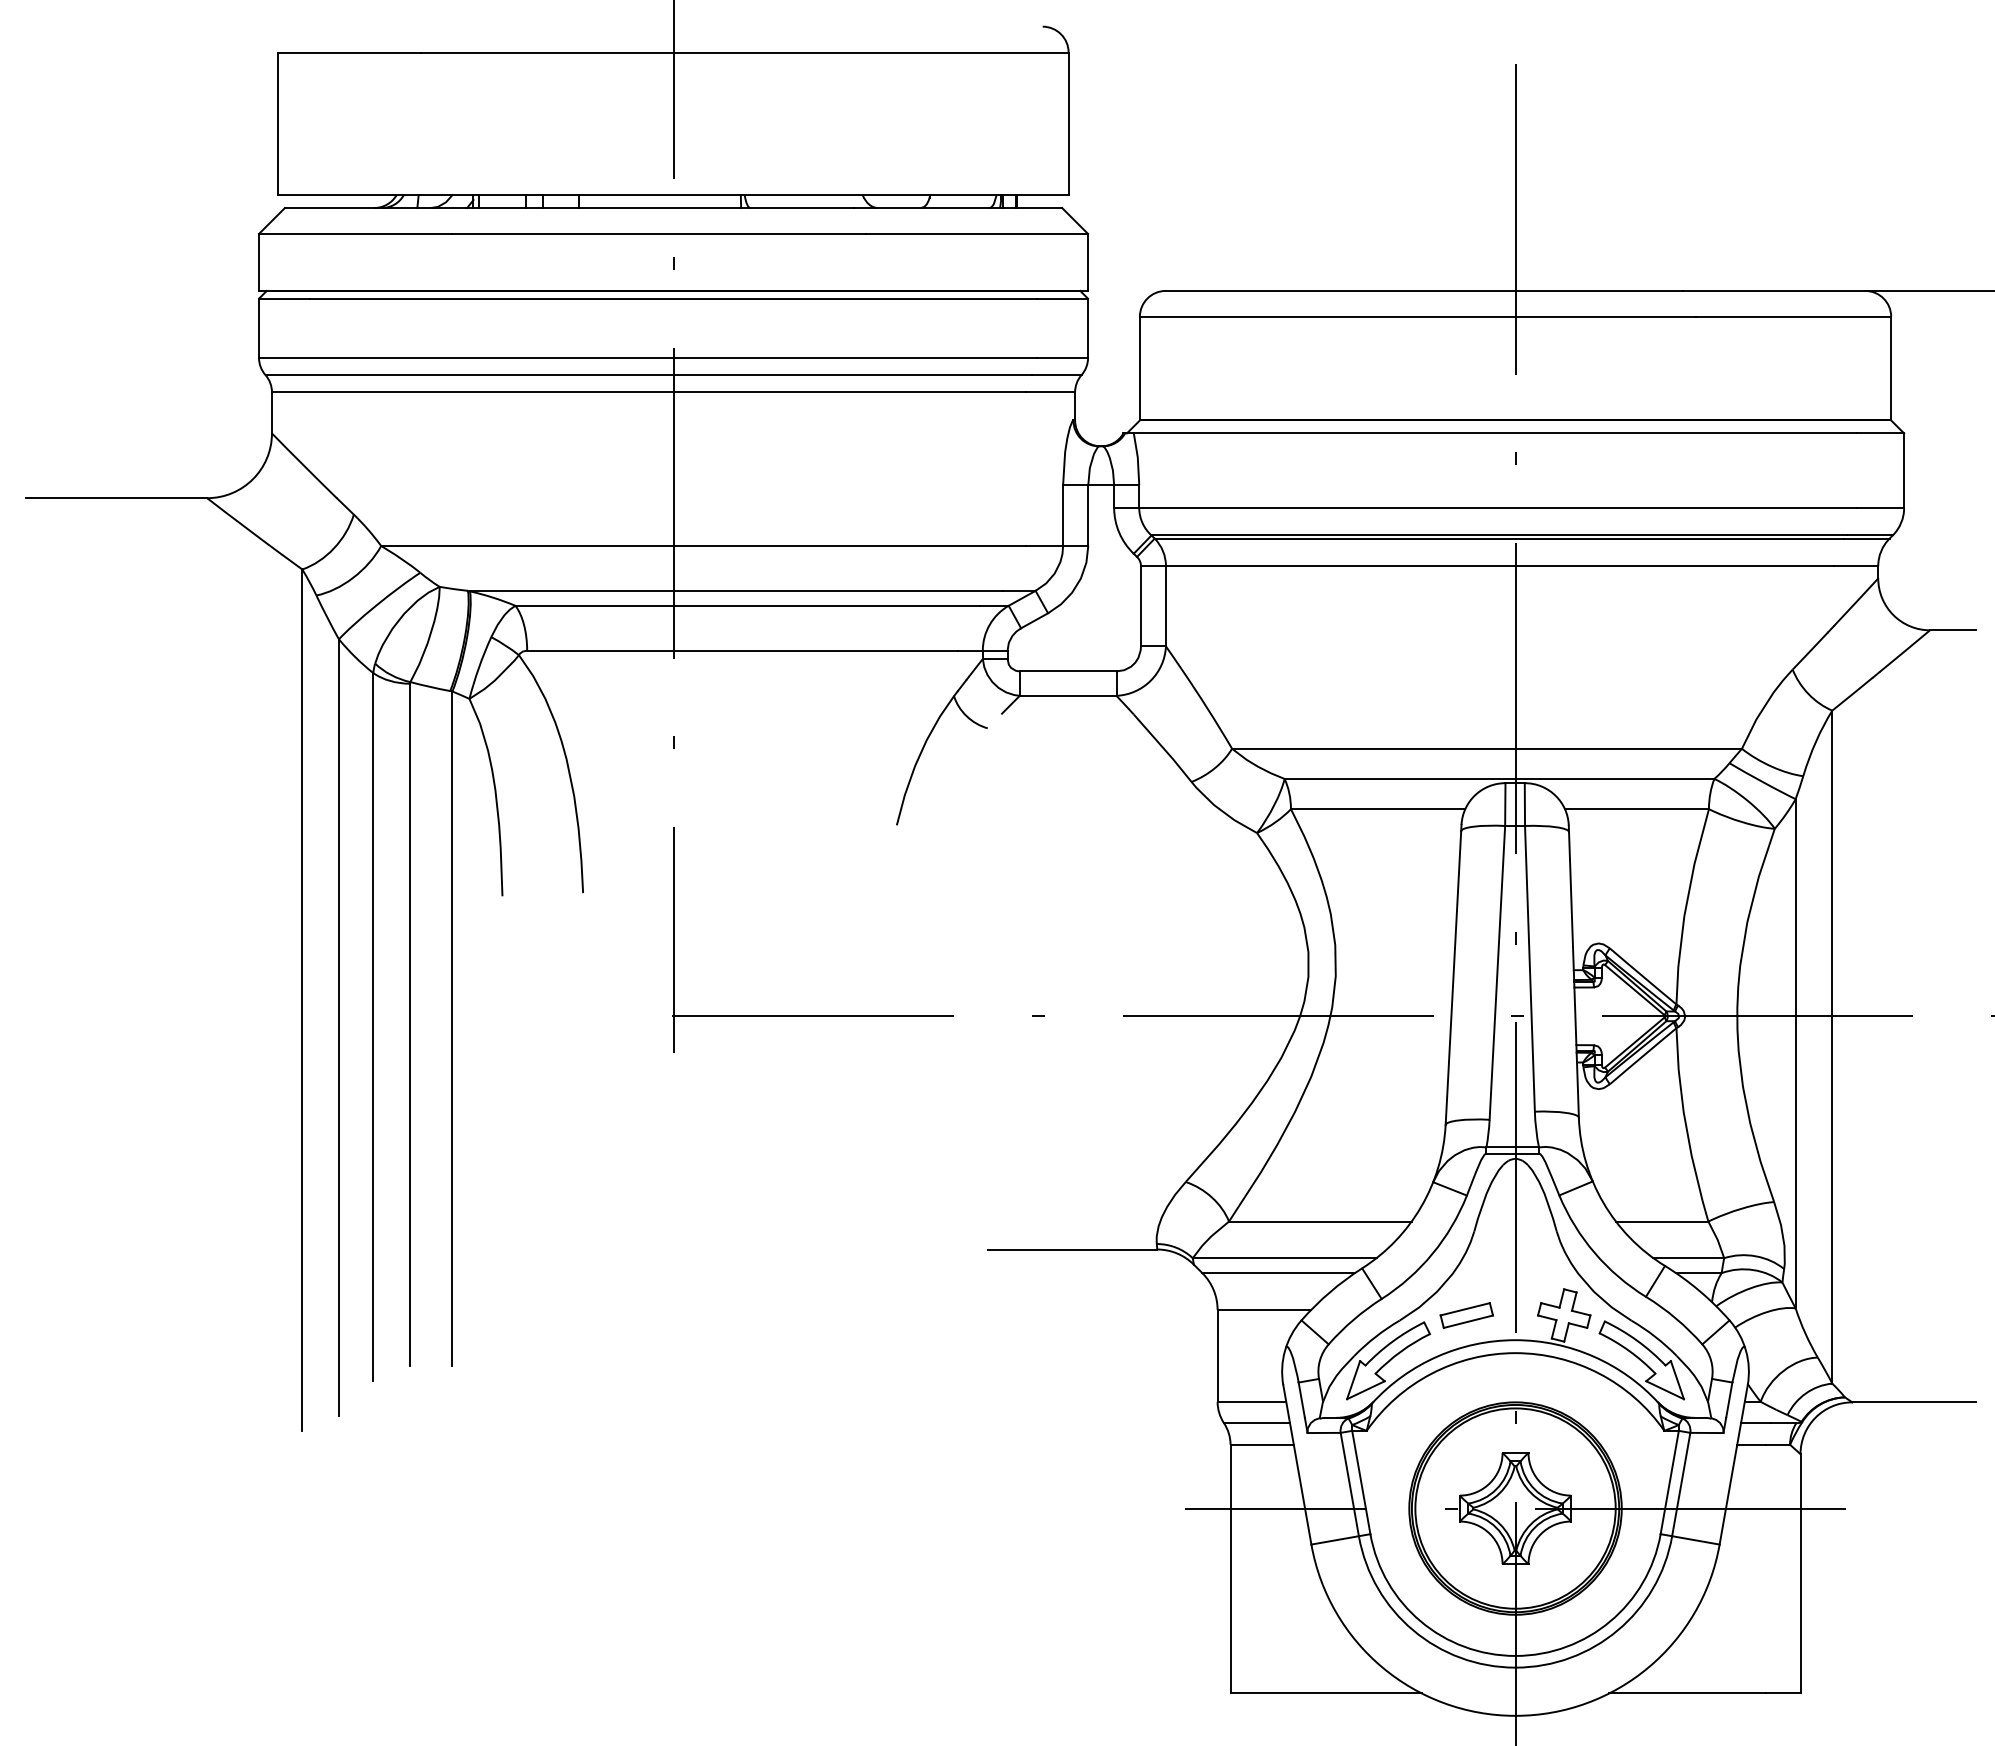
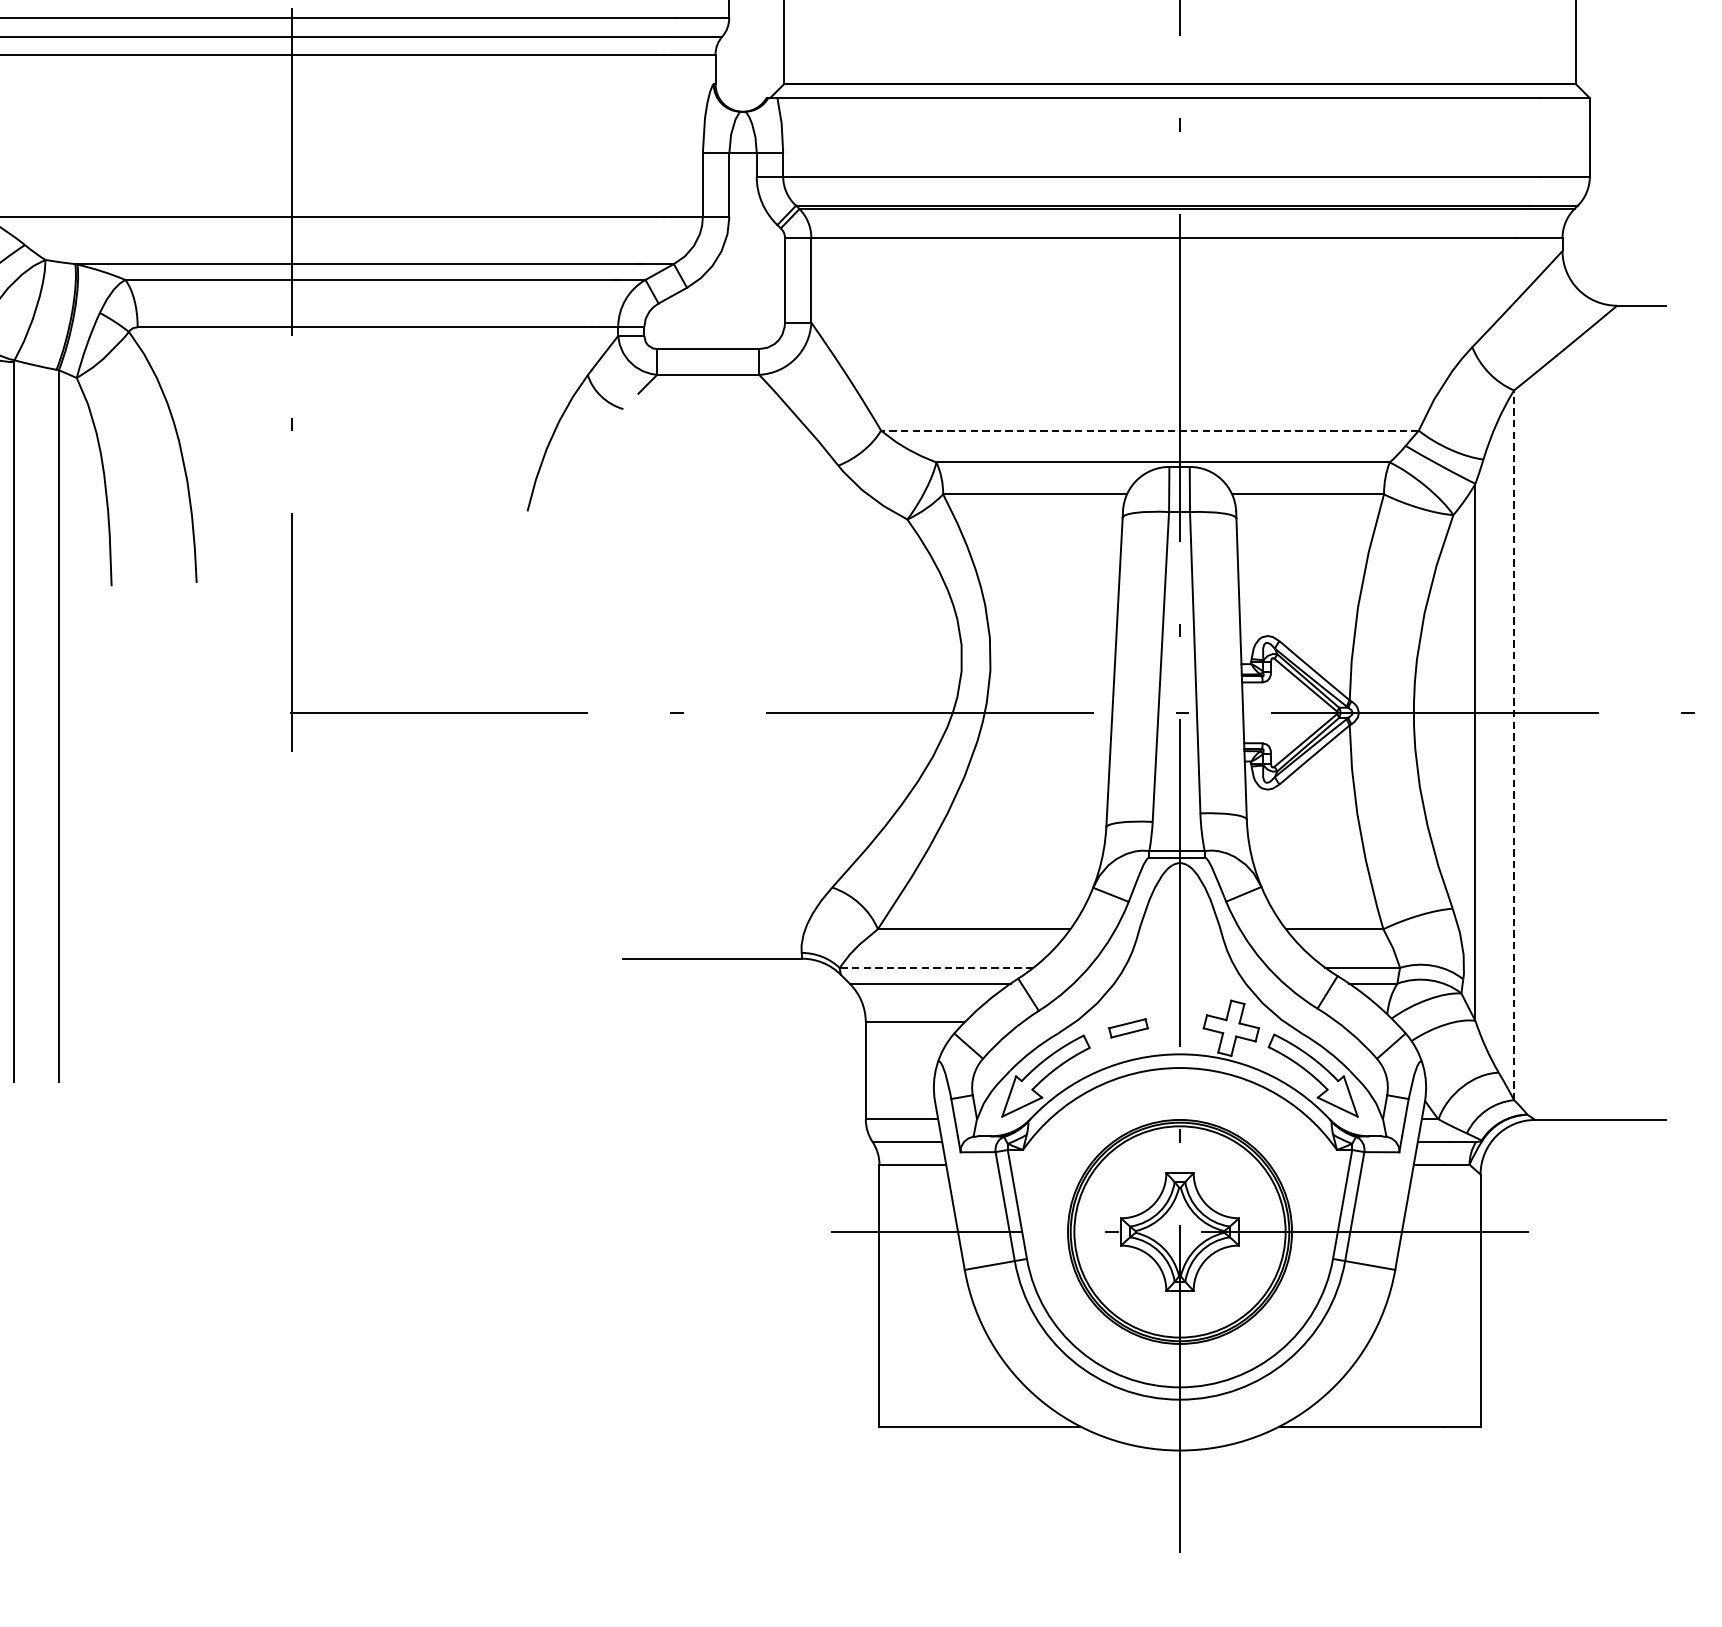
line: (1487, 748) -> (1150, 430), solid -> dashed
line: (1832, 1047) -> (1514, 745), solid -> dashed
line: (1284, 1258) -> (936, 968), solid -> dashed
part: (1466, 1315) -> (1128, 1028), size x0.7

